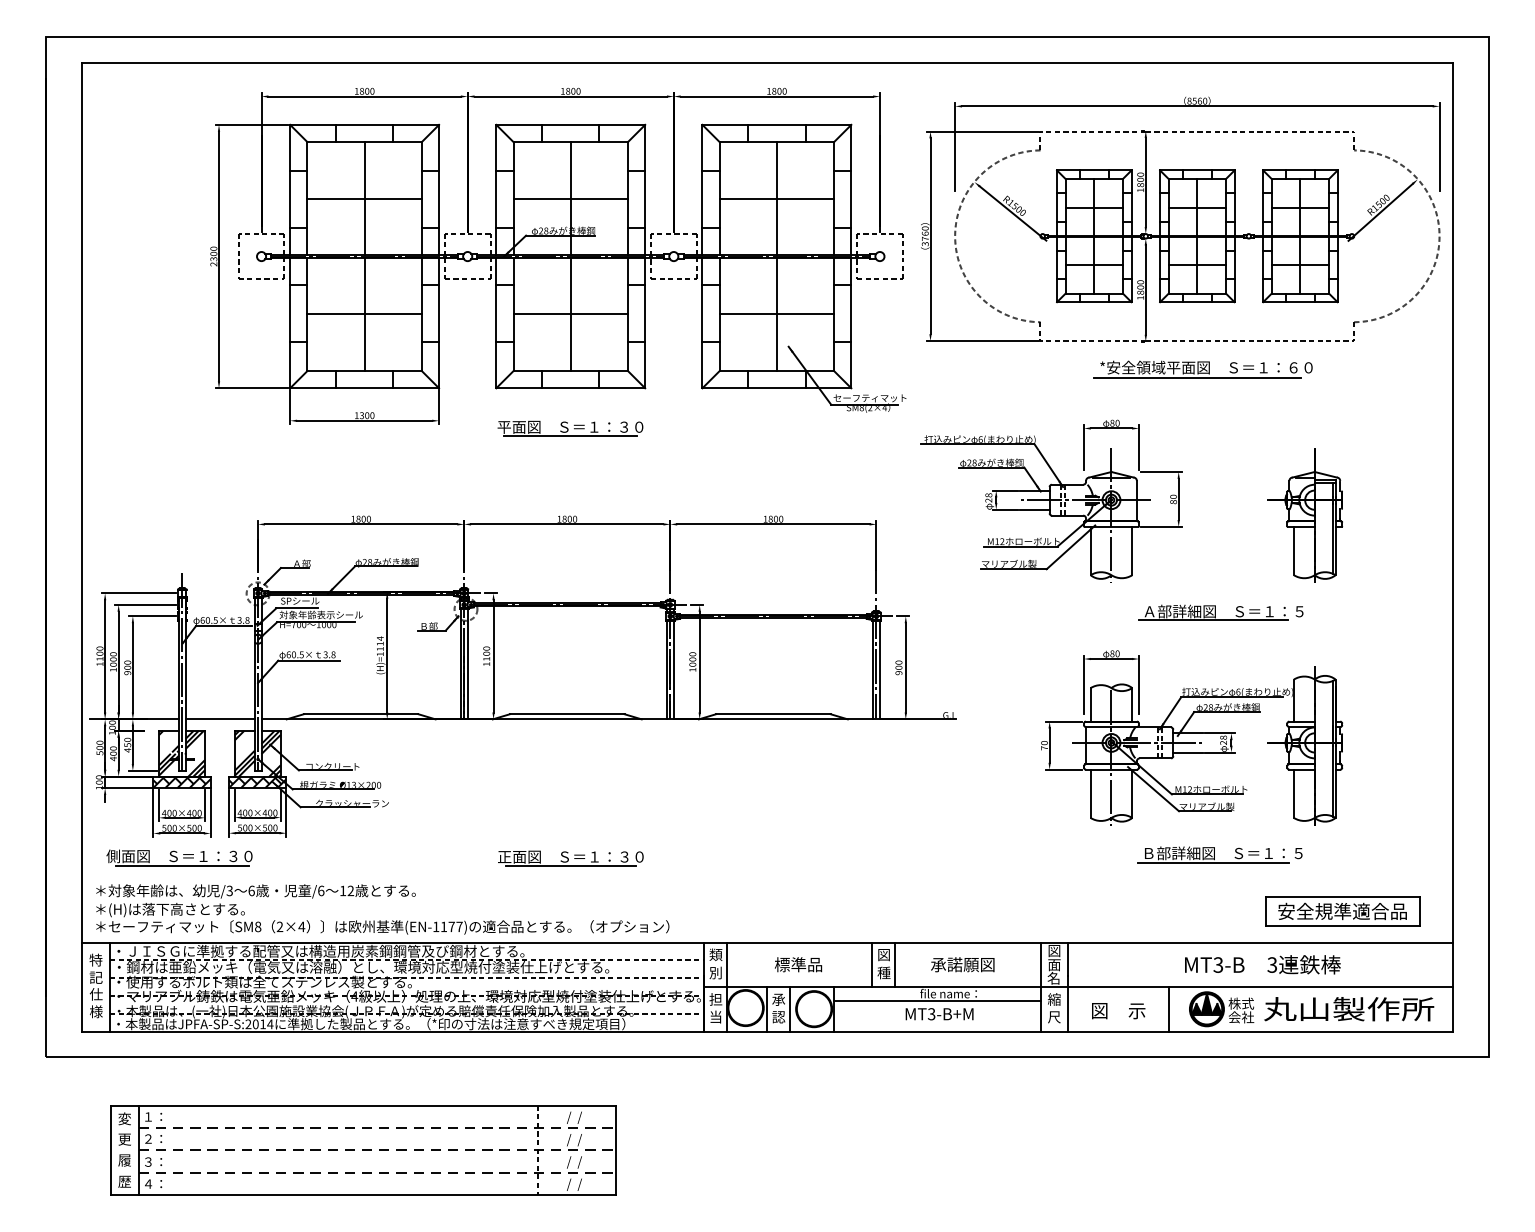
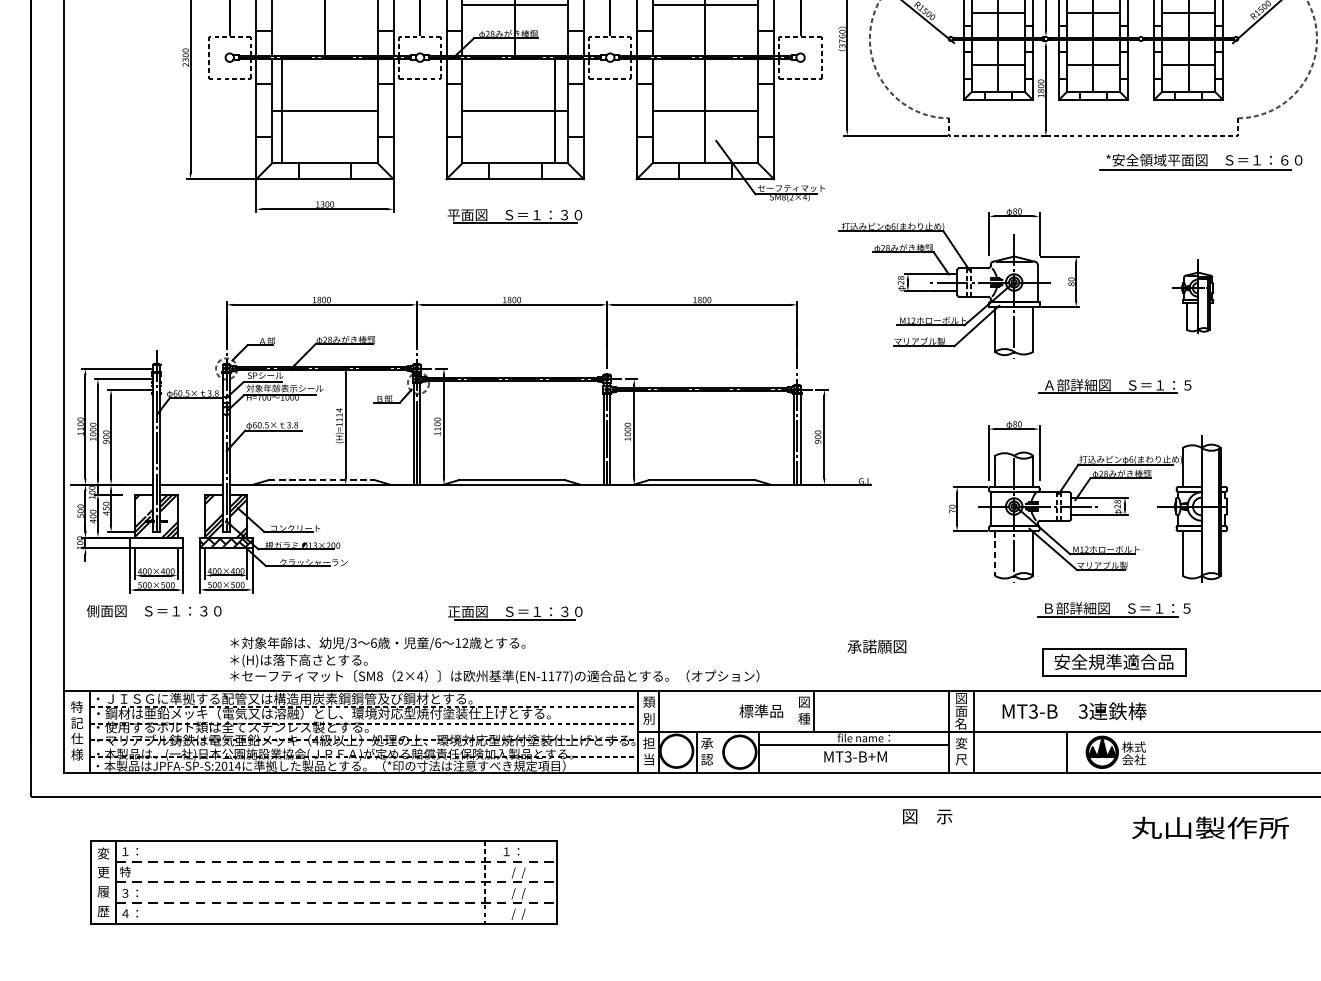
line: (364, 199) -> (324, 5), removed
line: (364, 314) -> (281, 111), moved
line: (570, 314) -> (554, 111), moved
part: (1202, 369) -> (1200, 161), moved
part: (1304, 515) -> (1192, 296), size x0.6
line: (361, 714) -> (322, 480), solid -> dashed
hatch: (181, 782) -> (155, 543), removed
line: (1090, 794) -> (994, 554), solid -> dashed
line: (181, 865) -> (155, 619), removed
text: (382, 909) -> (494, 660), moved
part: (1342, 911) -> (1113, 662), moved
text: (798, 964) -> (761, 711), moved
line: (872, 964) -> (793, 711), removed
text: (962, 964) -> (876, 646), moved
text: (1262, 964) -> (1074, 711), moved
text: (1053, 999) -> (960, 743), 縮 -> 変
line: (789, 1009) -> (717, 752), removed
text: (1349, 1009) -> (1210, 828), moved
text: (1118, 1011) -> (927, 817), moved
text: (569, 1117) -> (514, 852), /  / -> １：
text: (152, 1138) -> (129, 871), ２： -> 特

